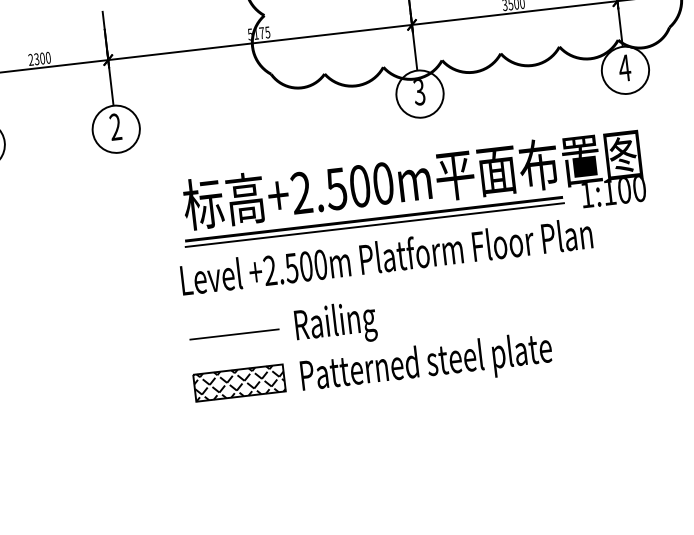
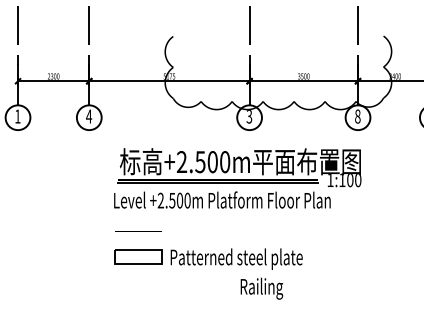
text: (624, 68) -> (357, 116), 4 -> 8
text: (116, 126) -> (89, 116), 2 -> 4
text: (335, 324) -> (261, 288), moved
hatch: (238, 383) -> (137, 257), removed

